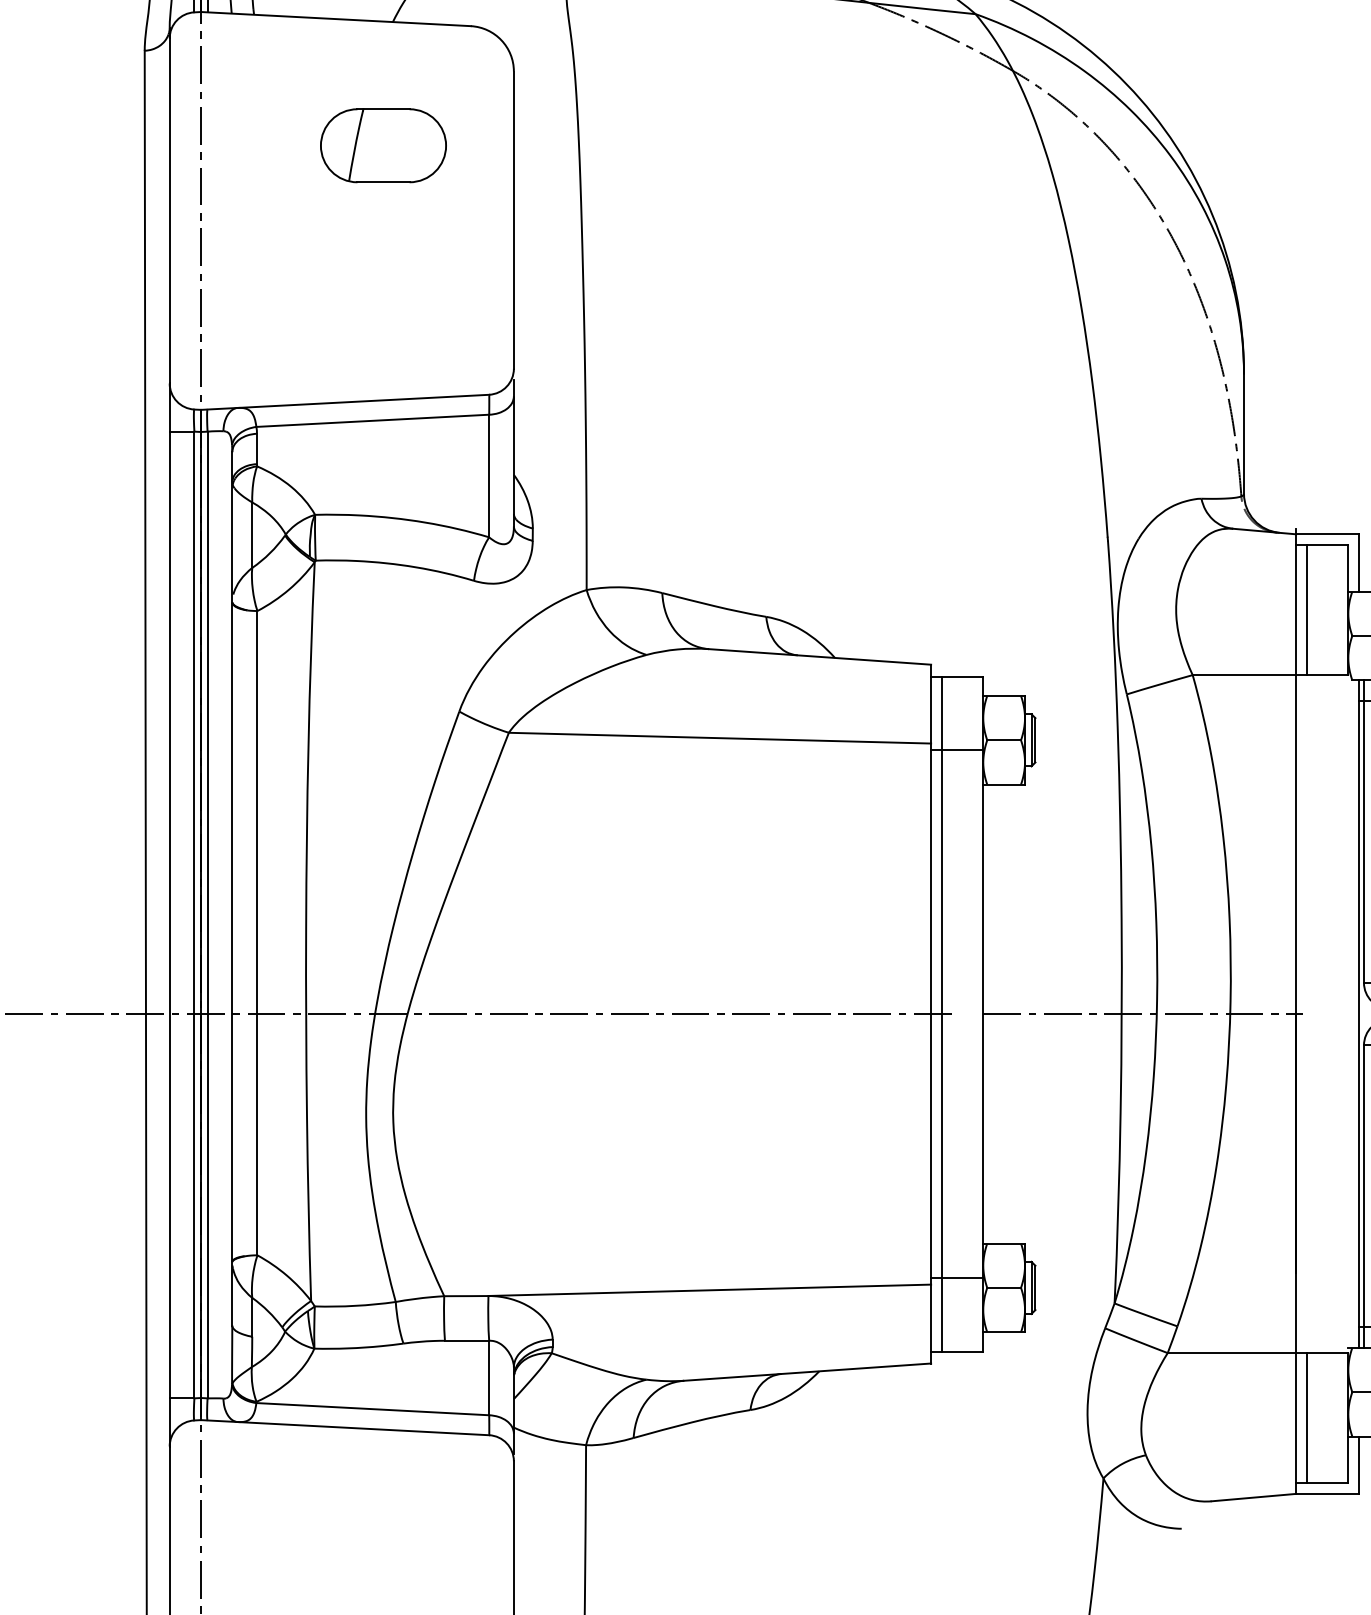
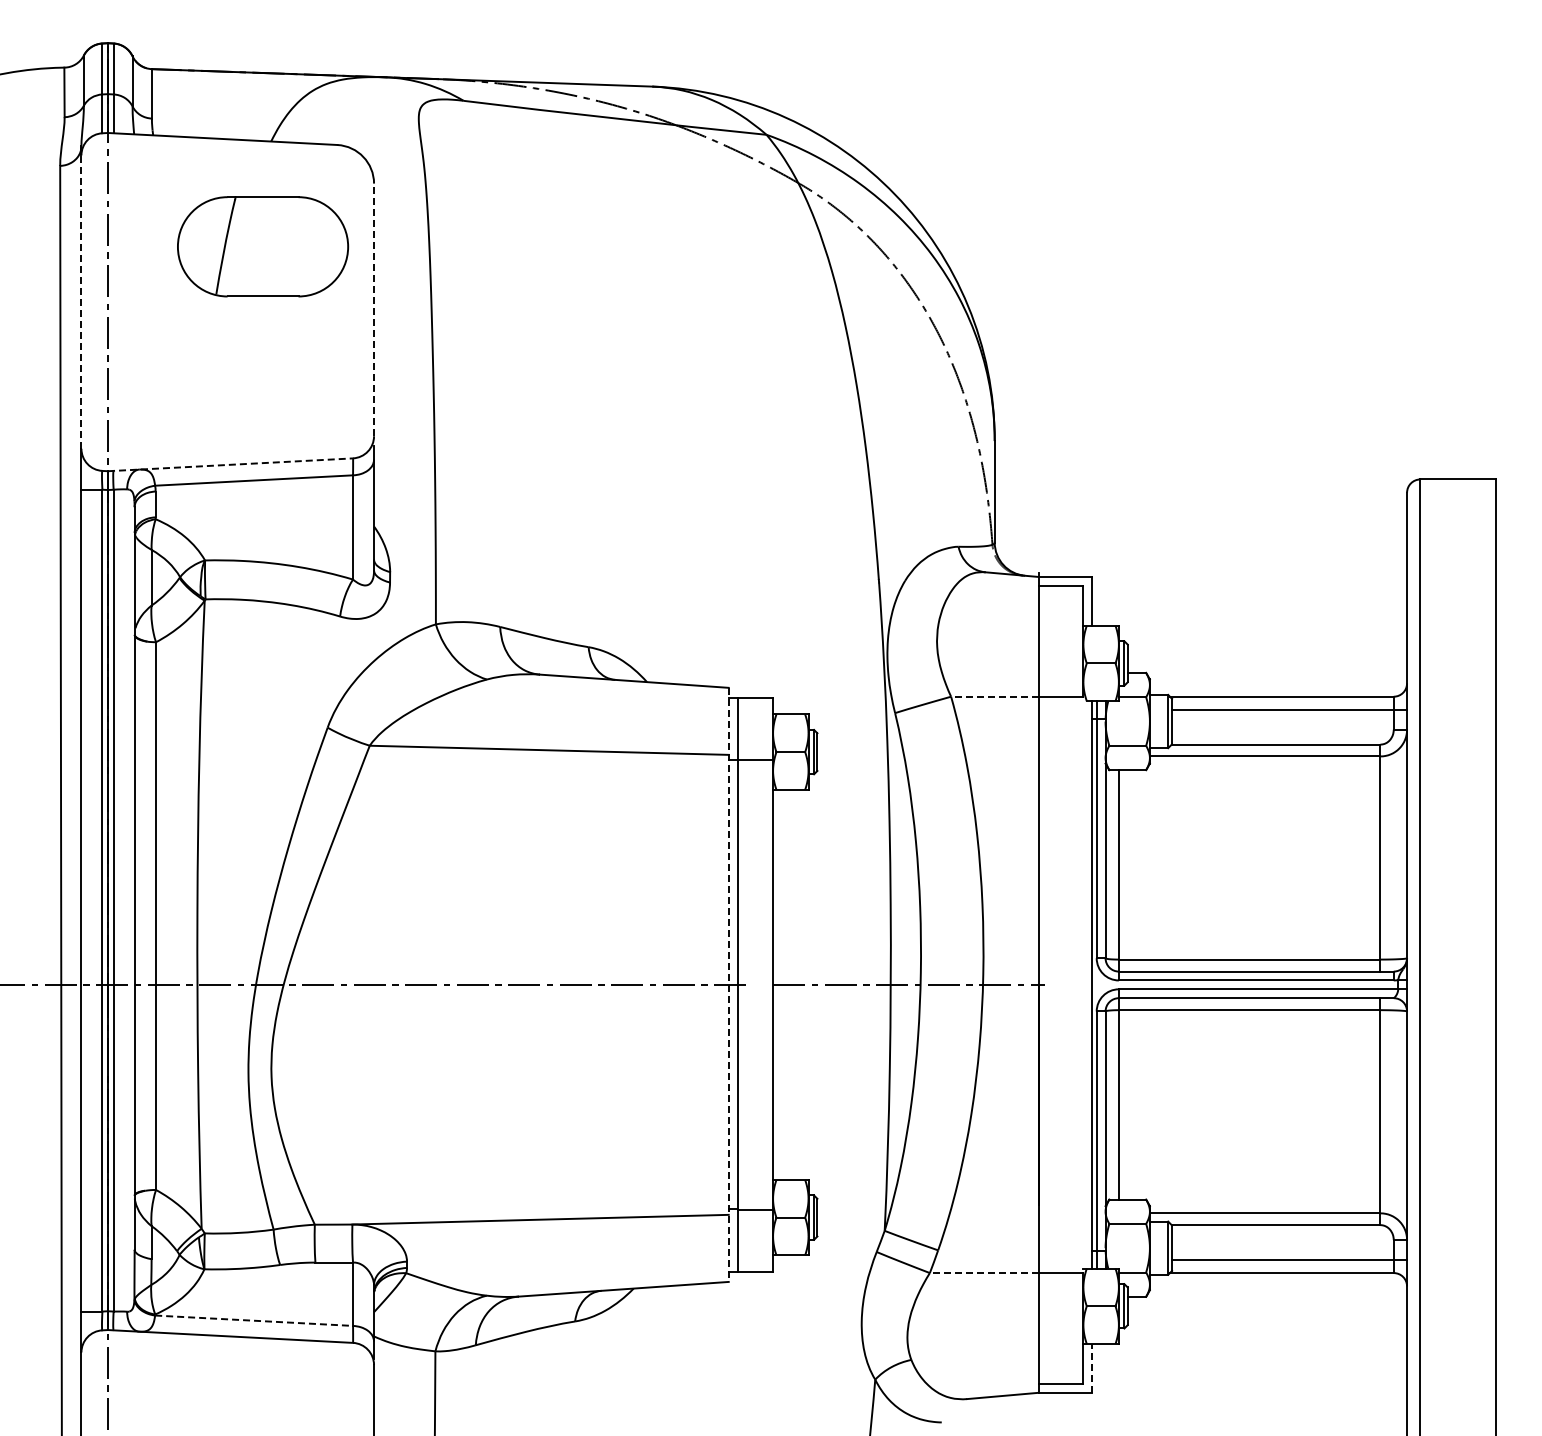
part: (383, 145) -> (263, 246), size x1.6
line: (169, 211) -> (81, 302), solid -> dashed
line: (514, 219) -> (374, 309), solid -> dashed
line: (345, 401) -> (230, 464), solid -> dashed
line: (1306, 608) -> (1047, 640), removed
line: (1244, 674) -> (995, 696), solid -> dashed
line: (930, 1014) -> (728, 985), solid -> dashed
line: (1231, 1353) -> (984, 1273), solid -> dashed
line: (373, 1408) -> (254, 1320), solid -> dashed
line: (1306, 1418) -> (1047, 1328), removed
line: (1359, 1464) -> (1092, 1367), solid -> dashed

